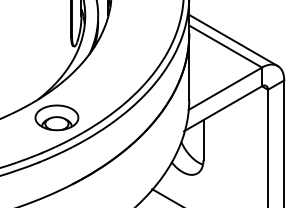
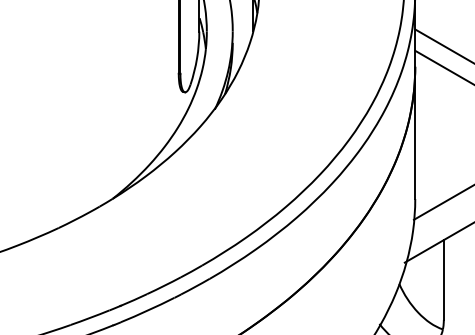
part: (56, 117) -> (149, 234), removed

